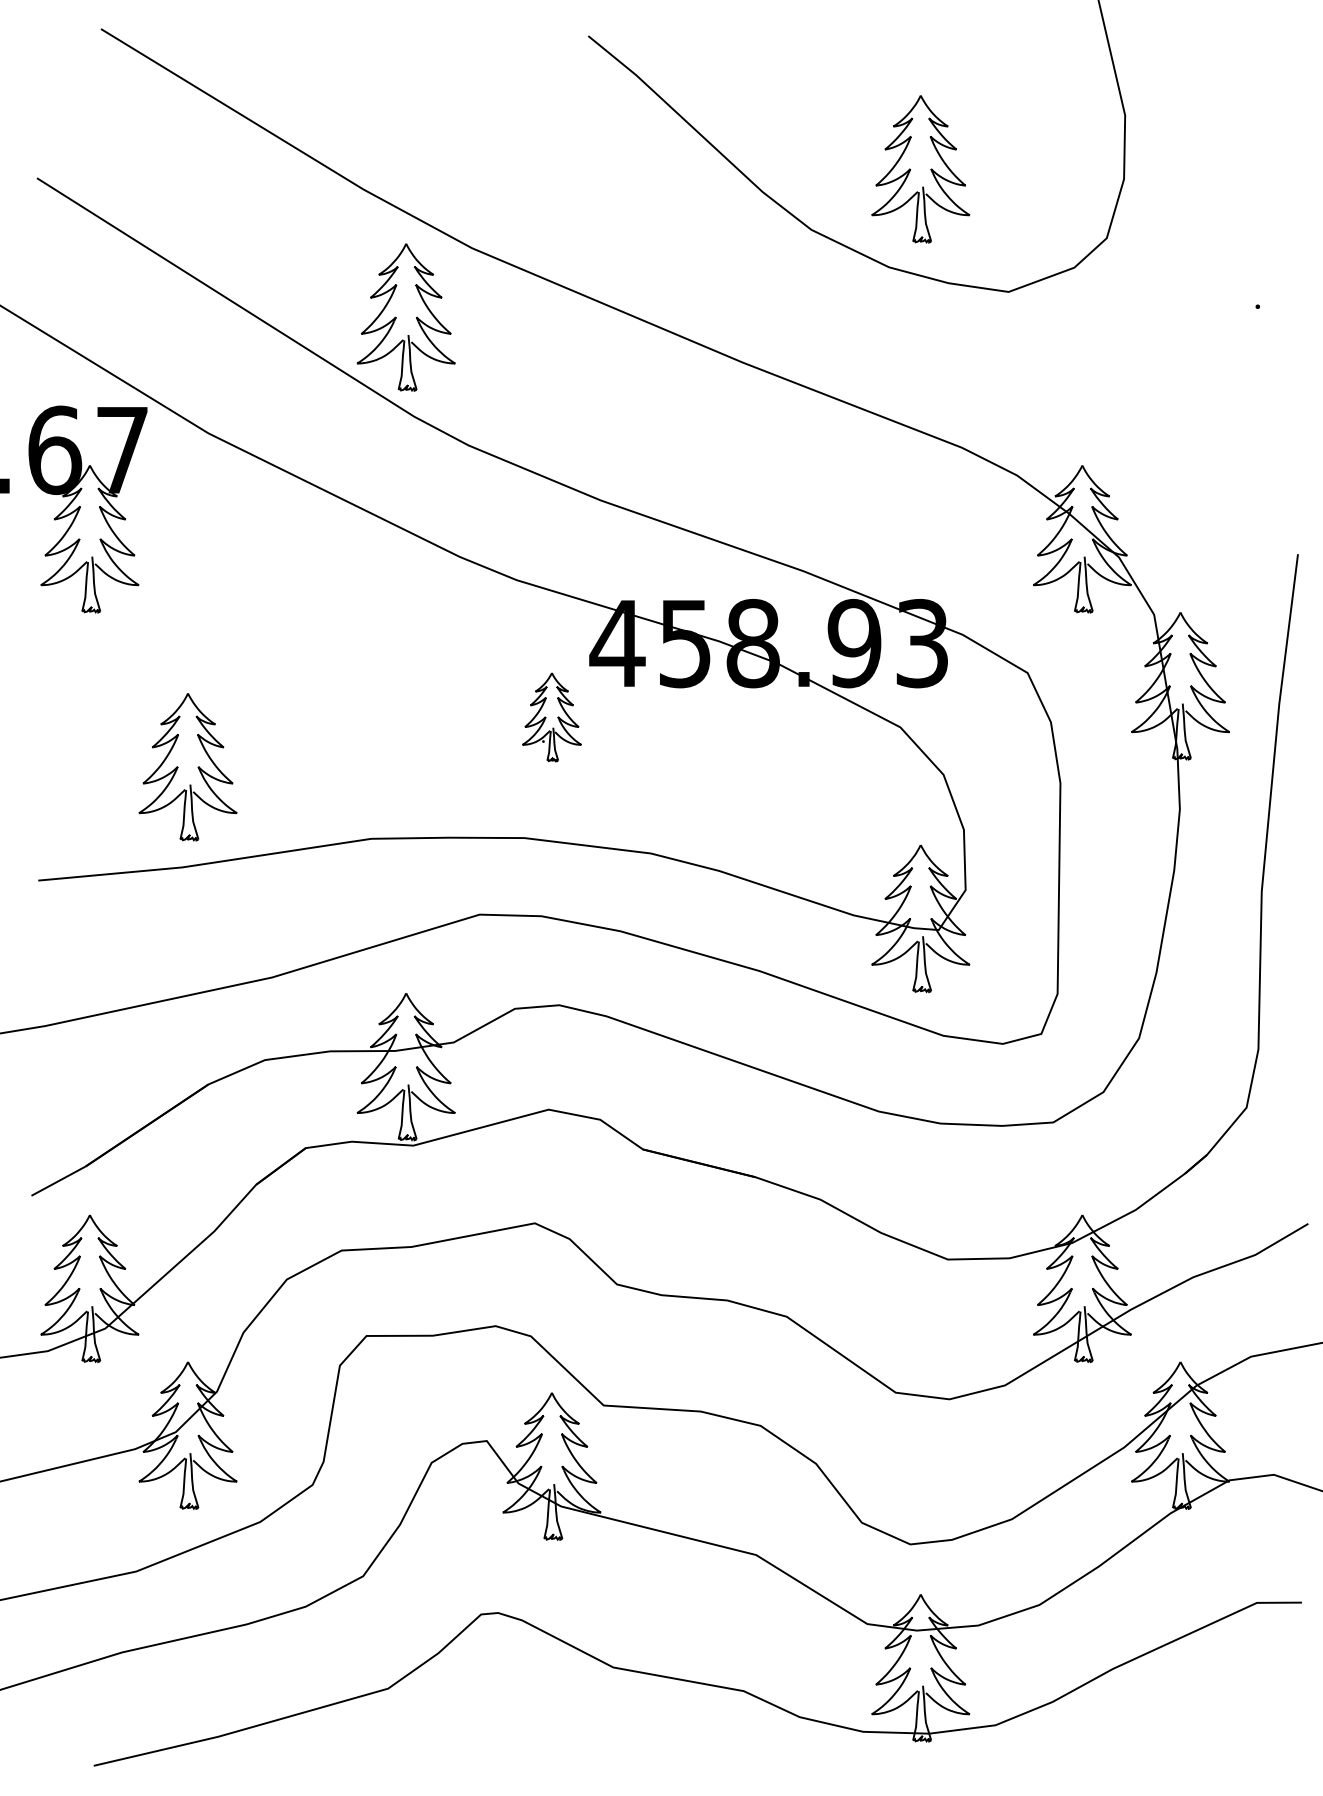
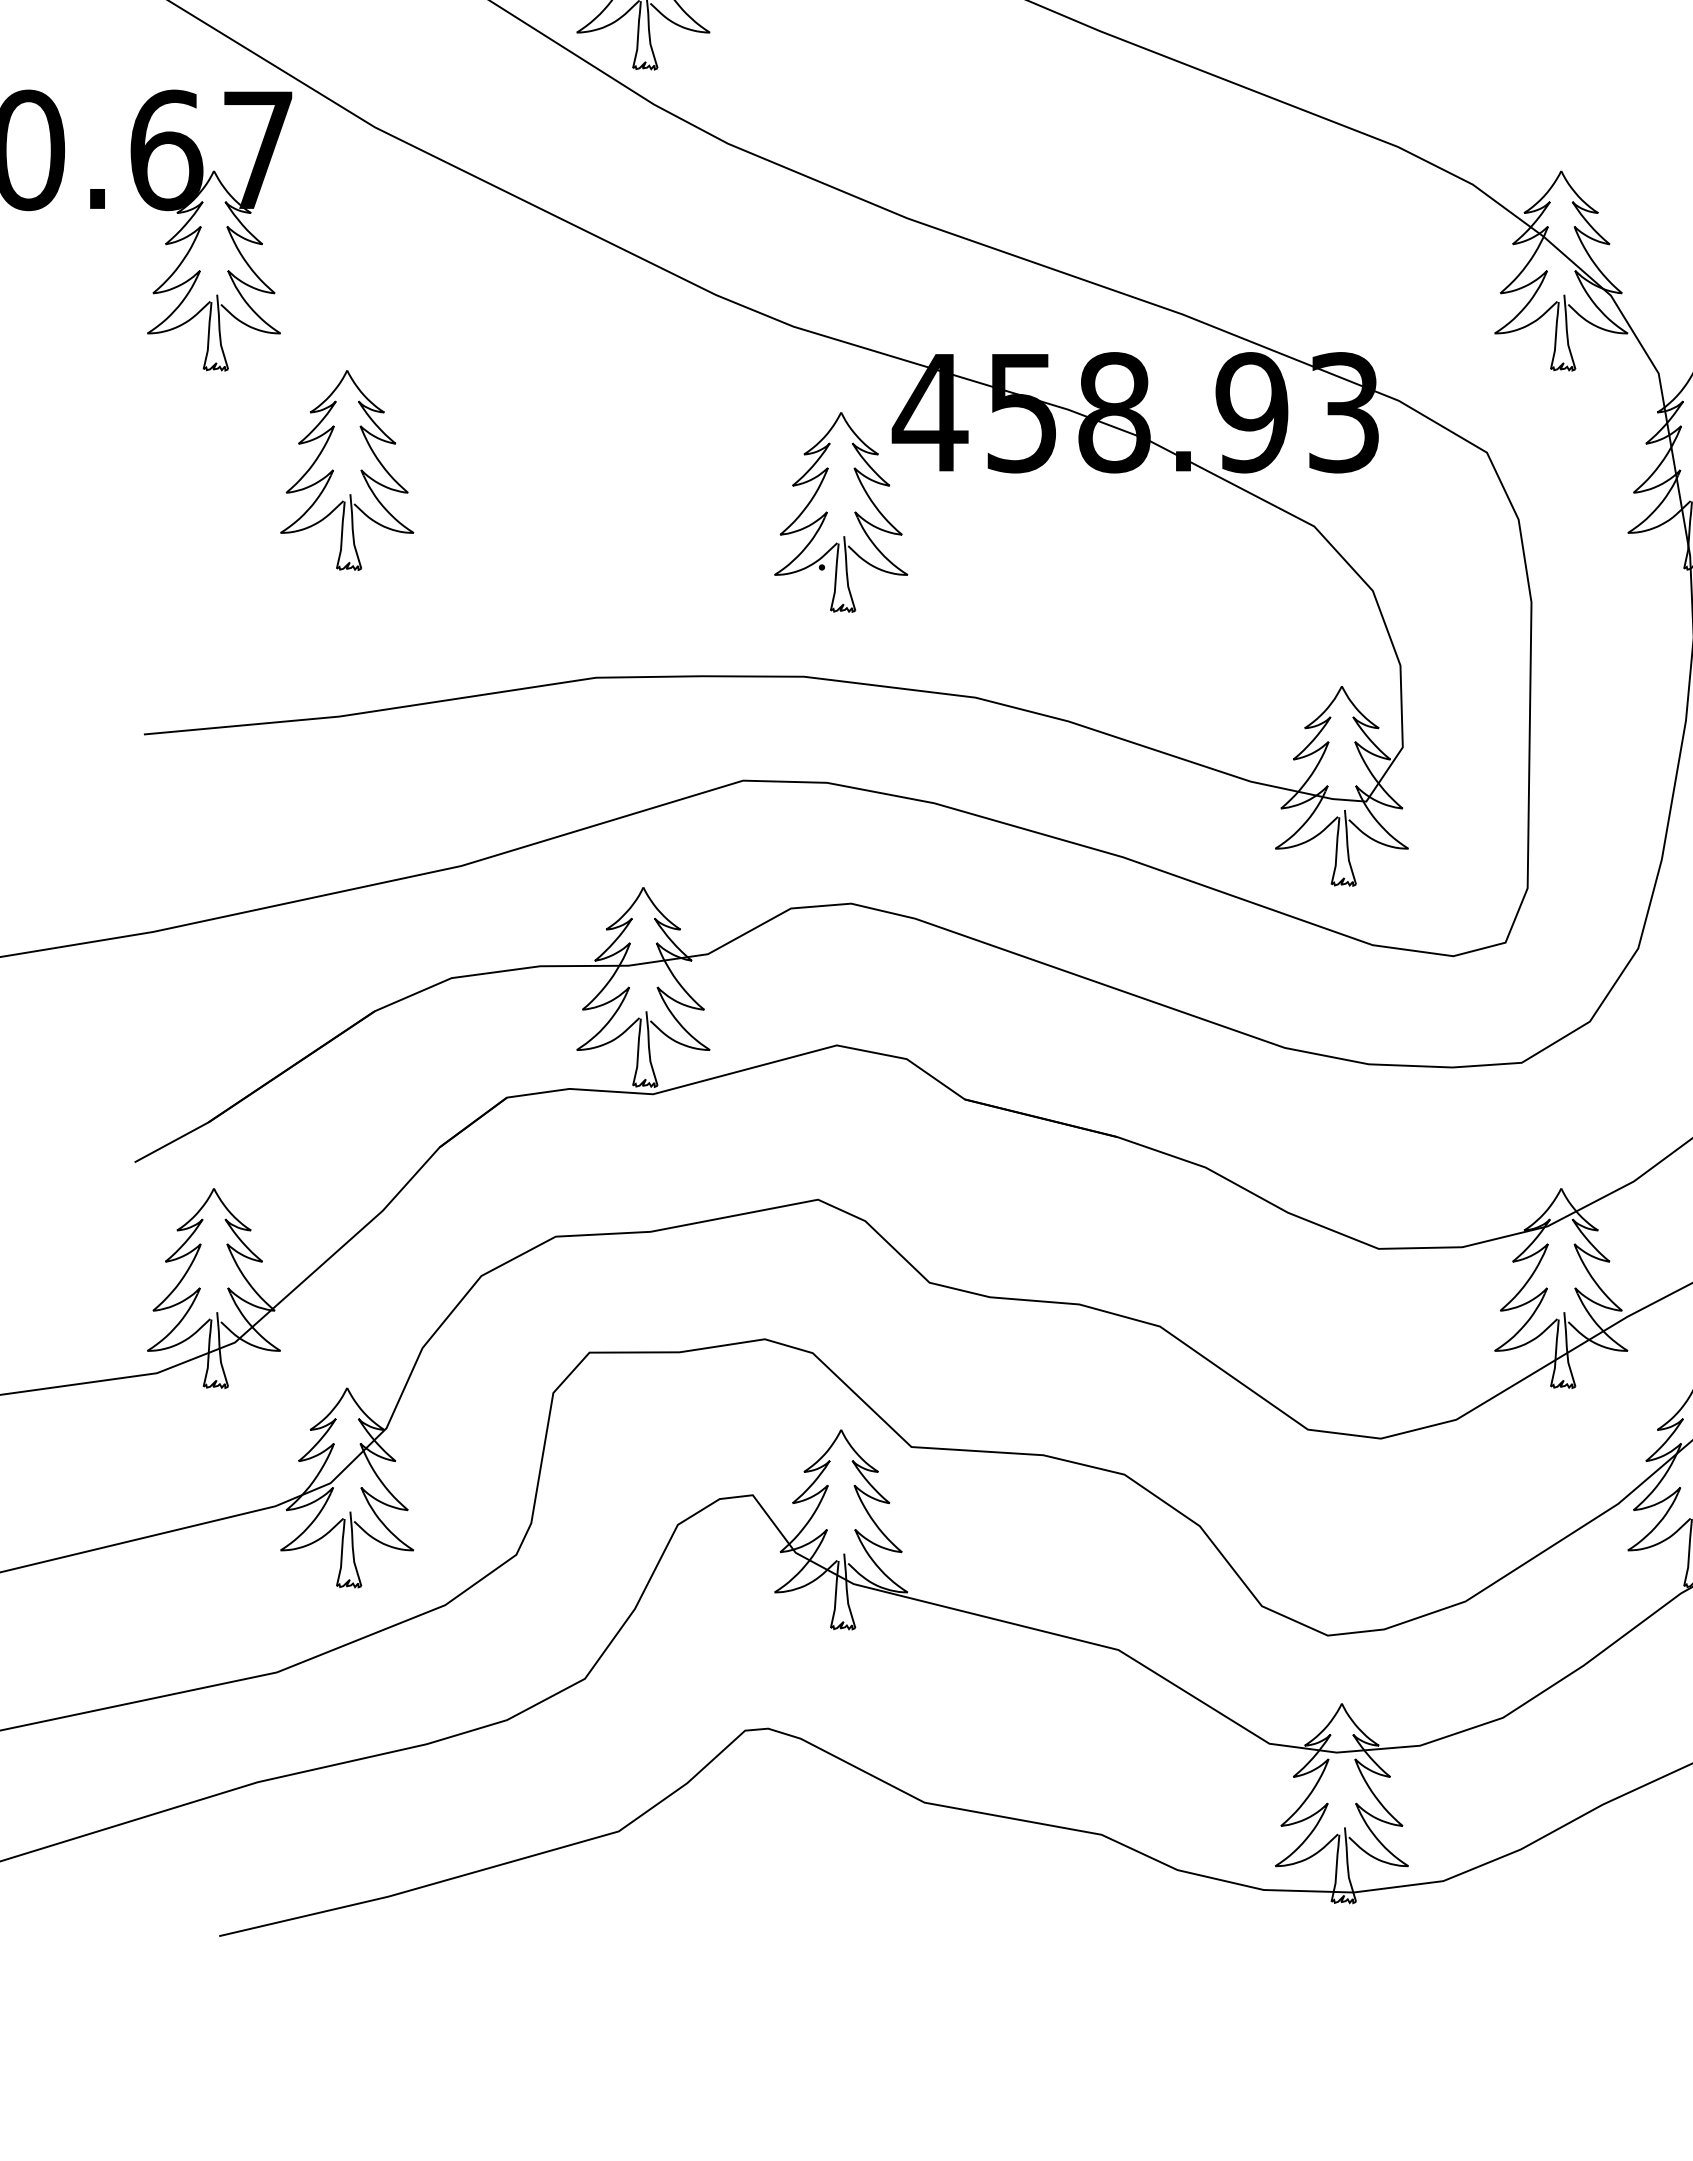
part: (551, 717) -> (840, 513), size x1.67
part: (187, 767) -> (346, 470), moved

